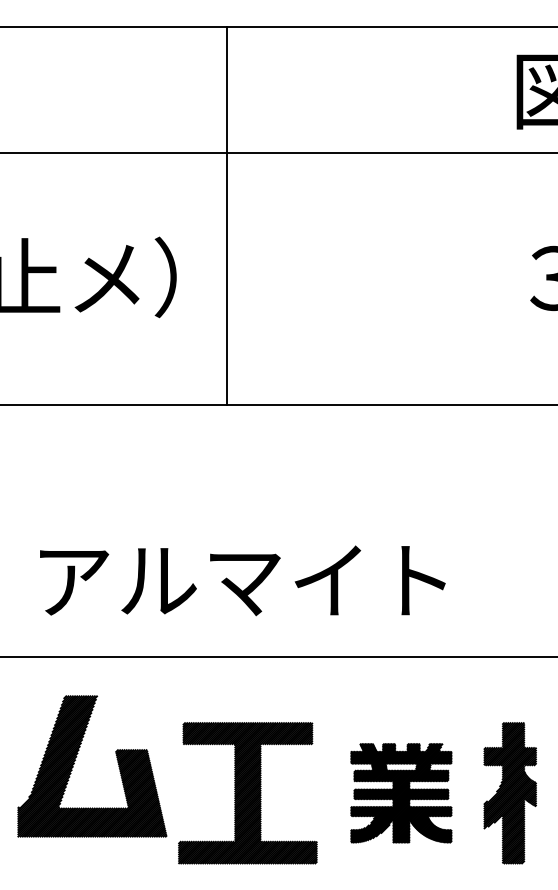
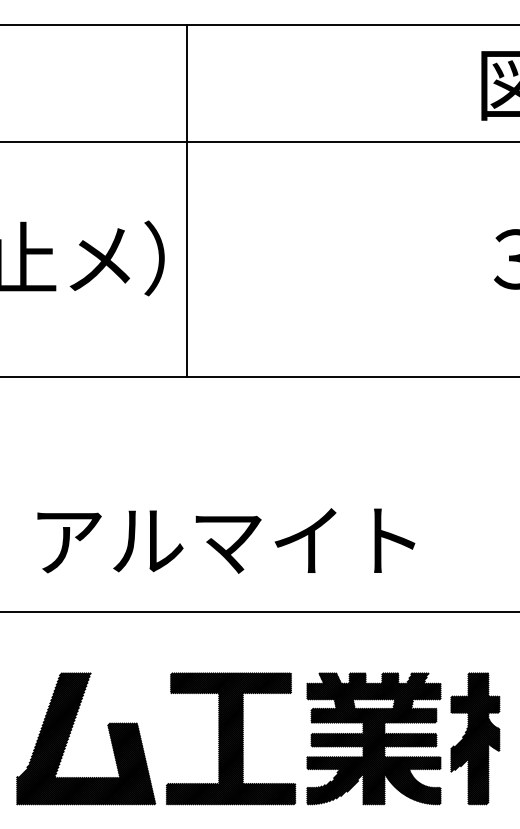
line: (226, 215) -> (186, 200), moved
part: (77, 756) -> (72, 729), moved
part: (400, 792) -> (373, 738), size x1.43

